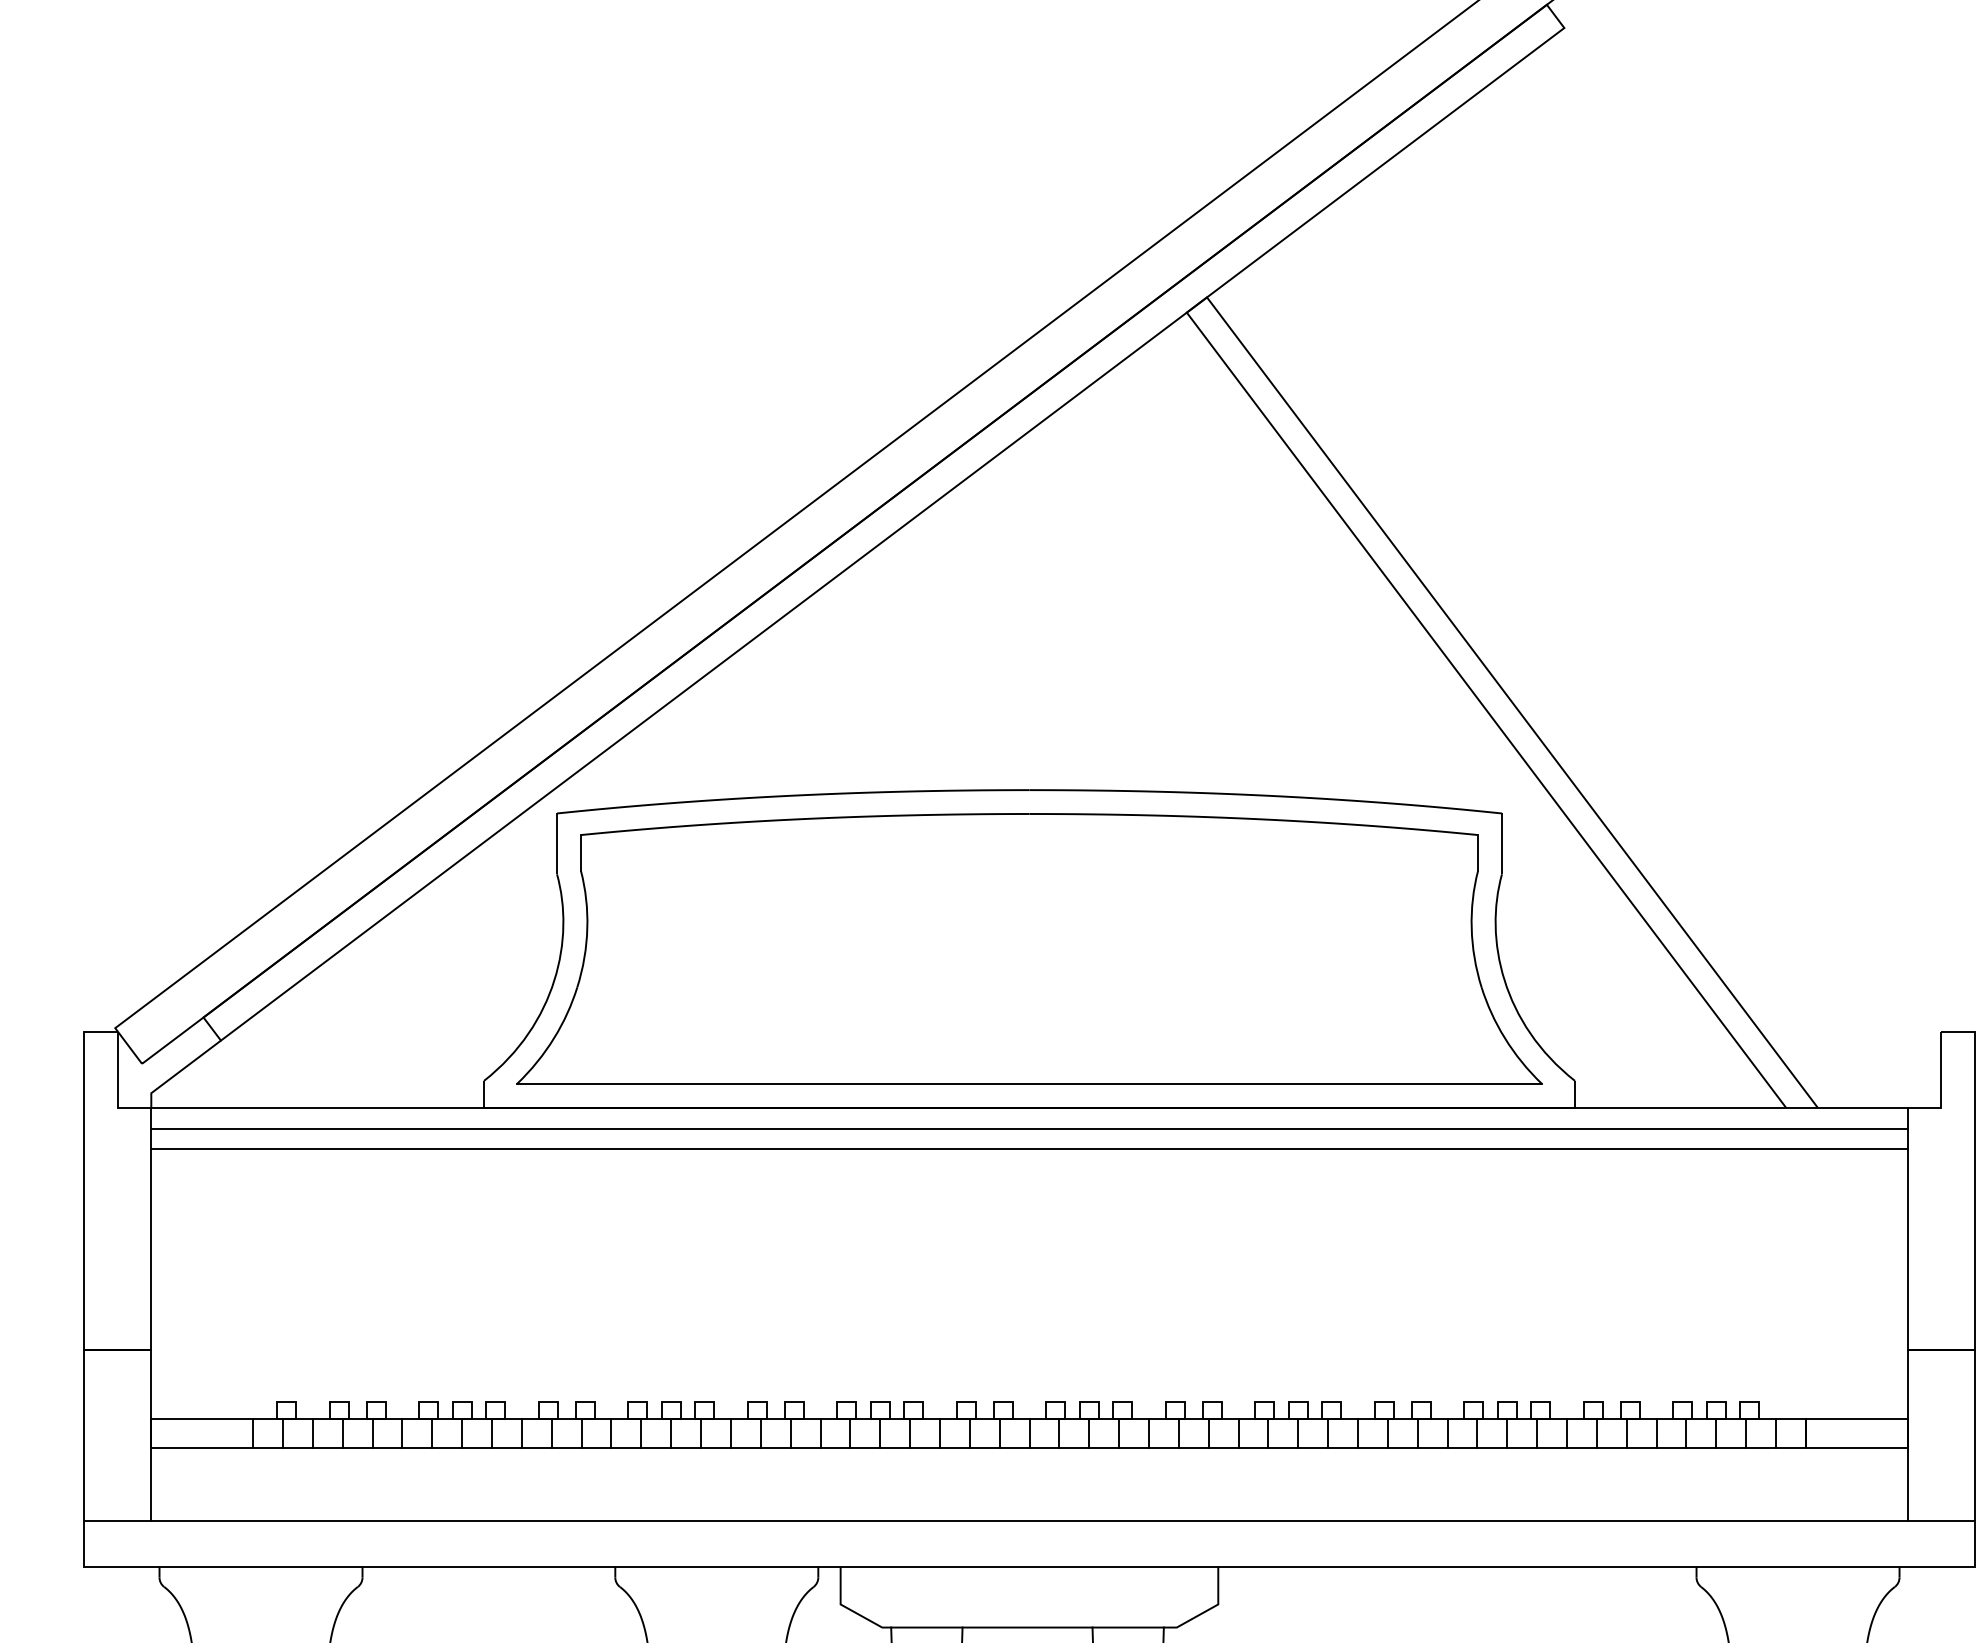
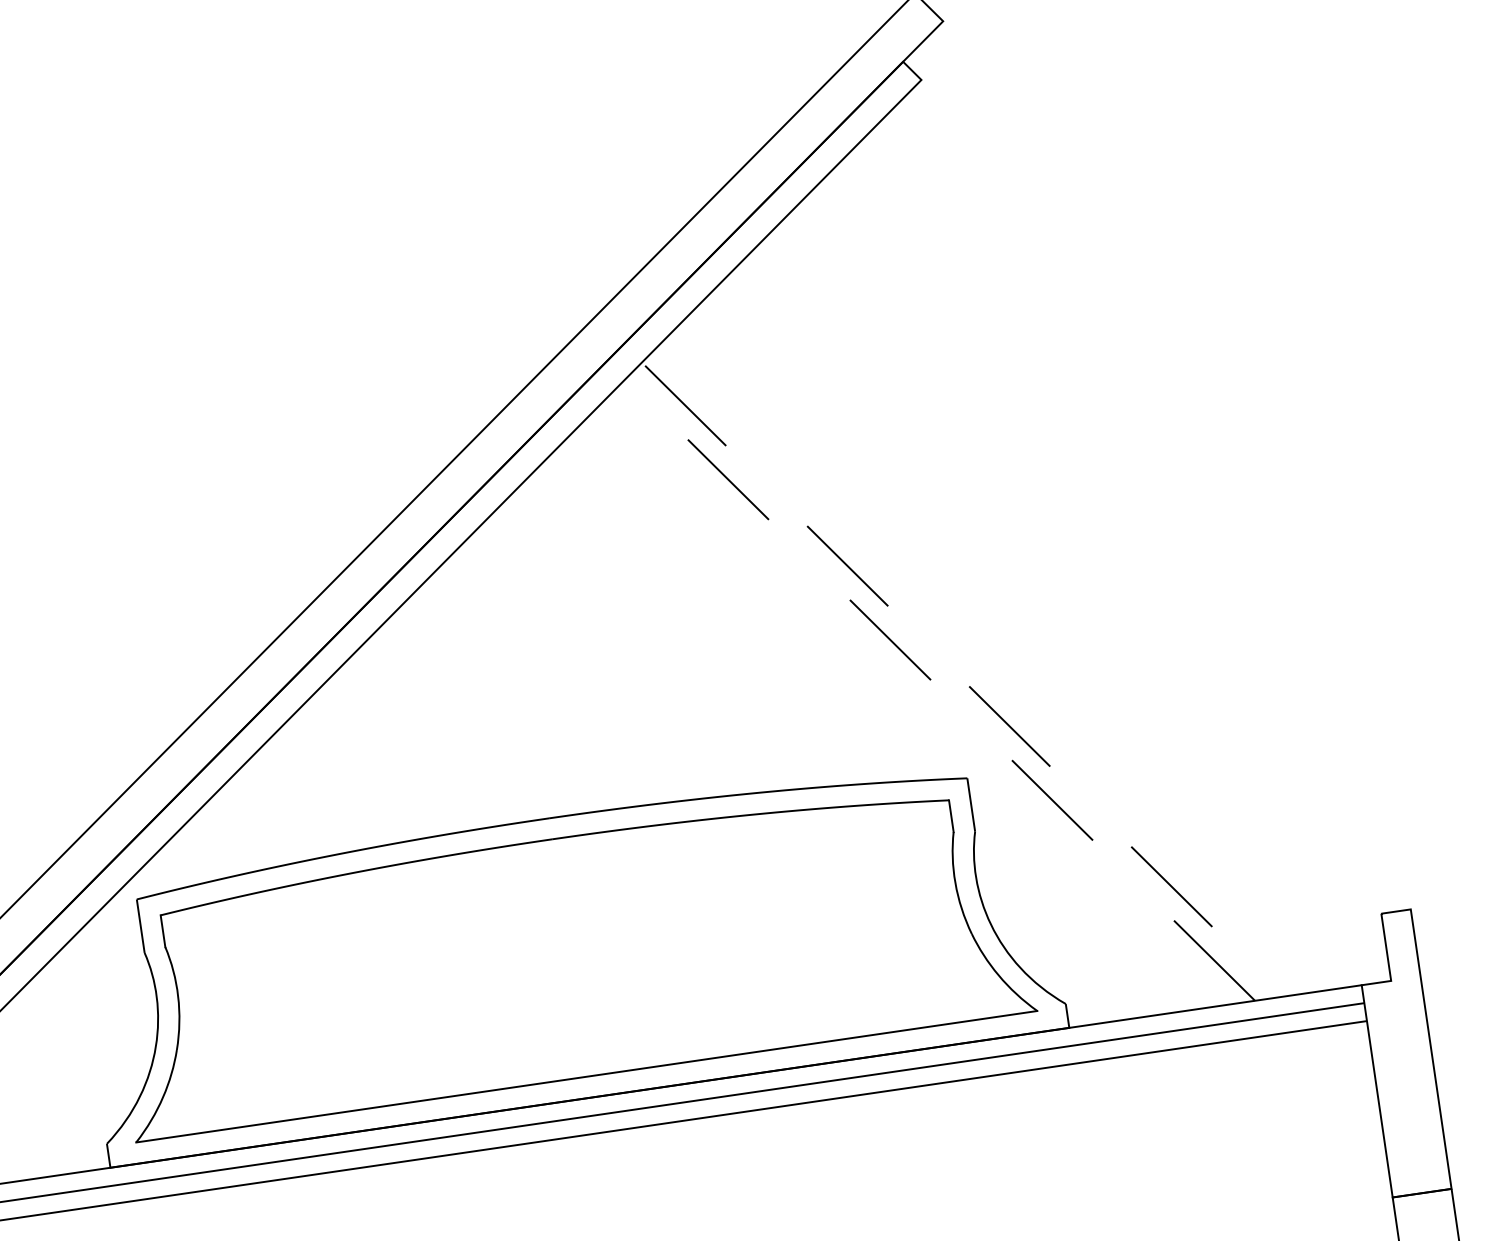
line: (1204, 299) -> (639, 364), solid -> dashed

